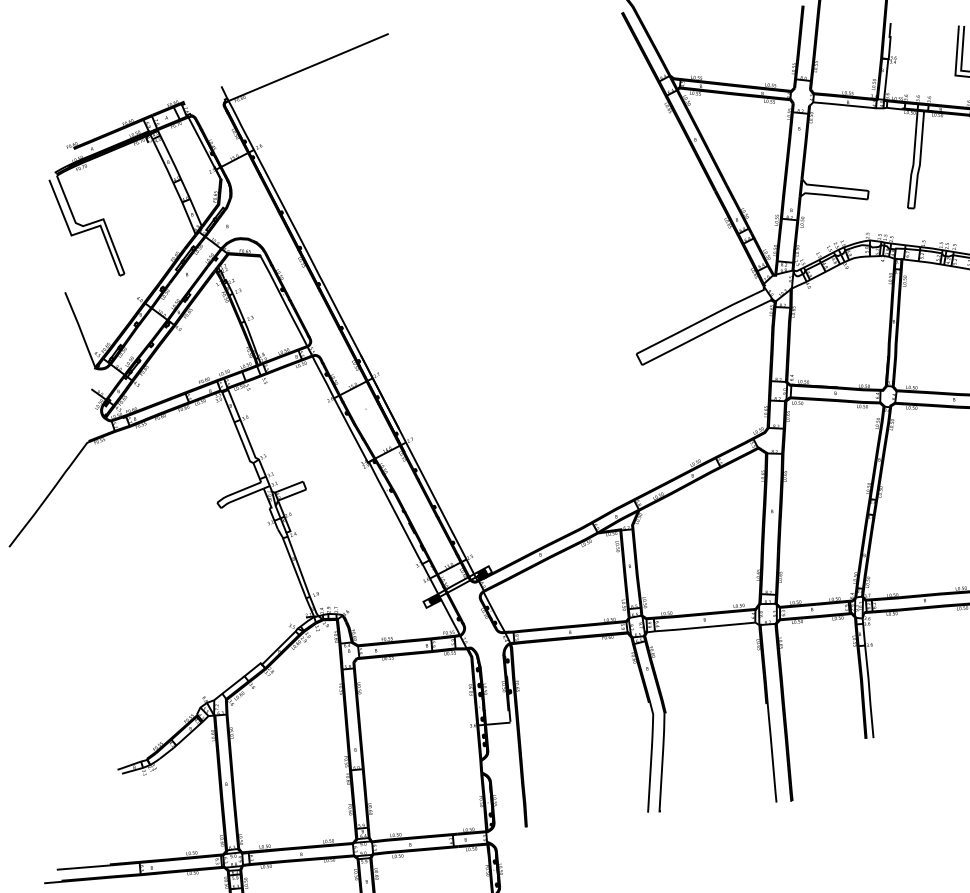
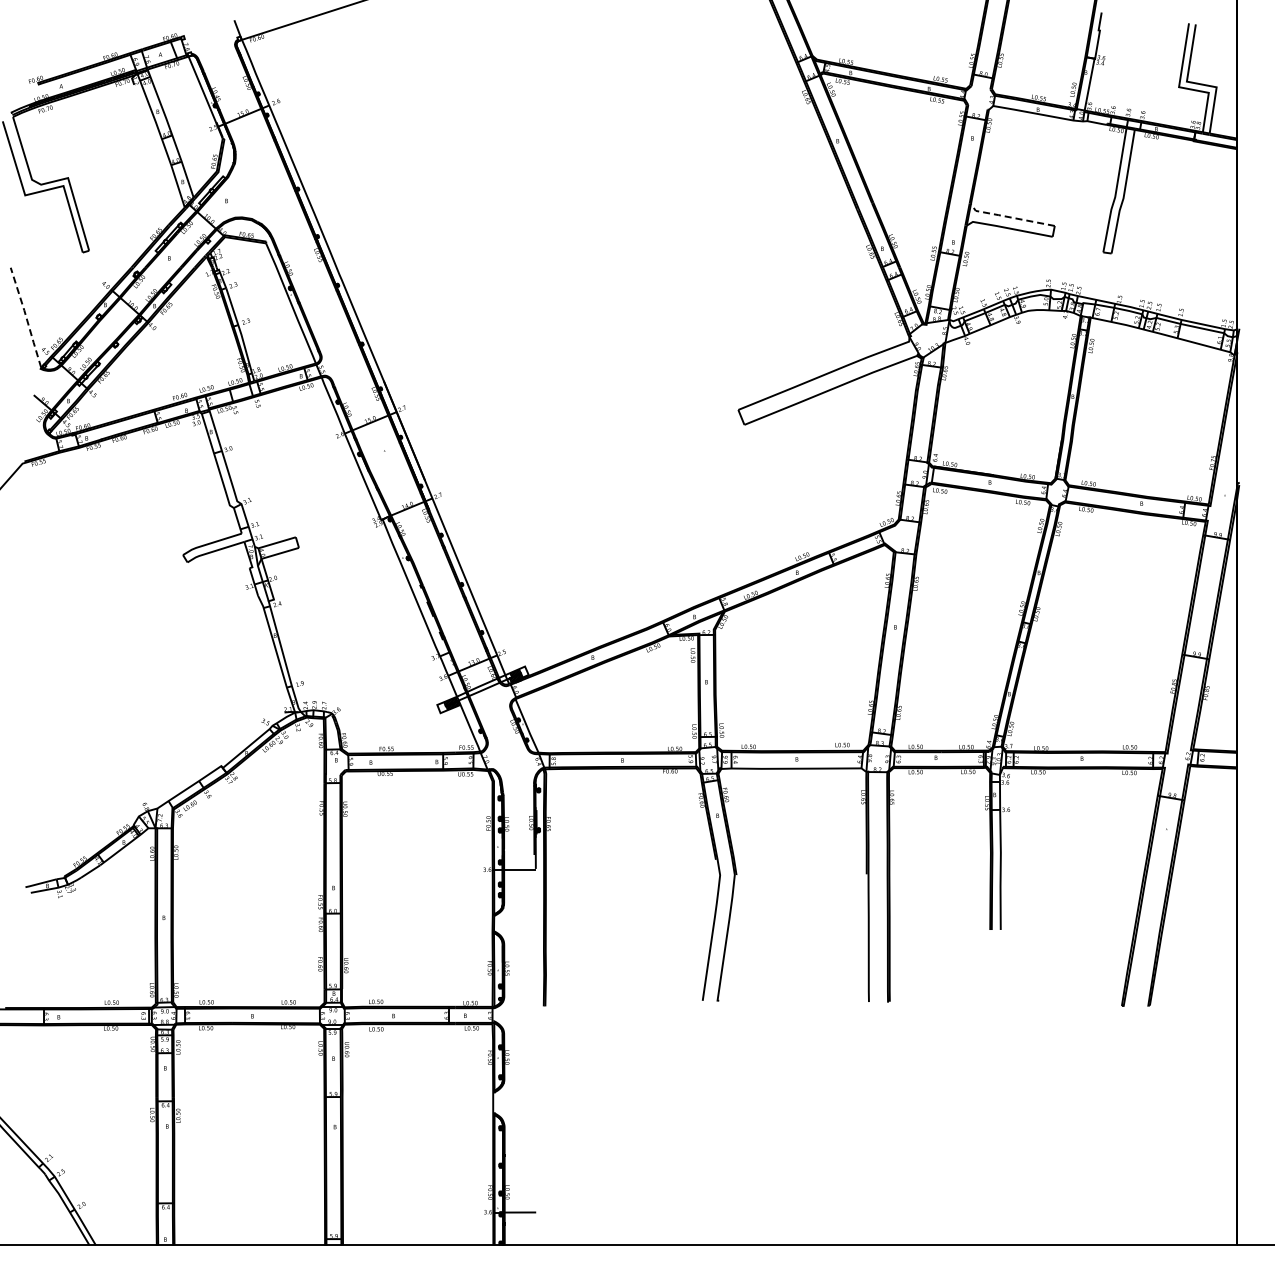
line: (833, 187) -> (1009, 217), solid -> dashed
line: (80, 328) -> (26, 316), solid -> dashed

